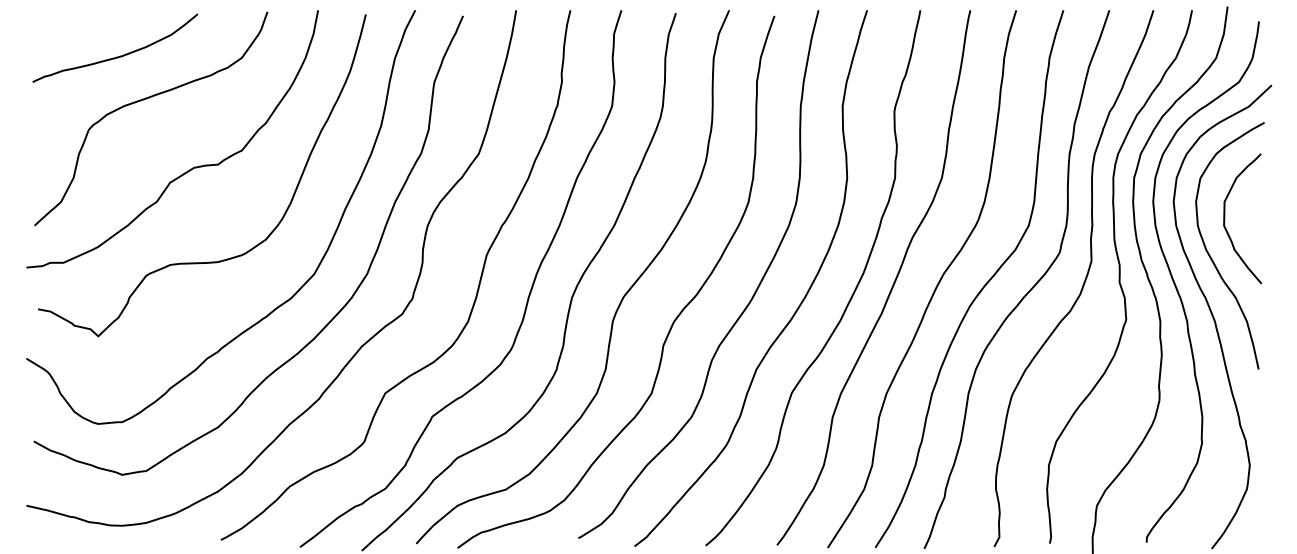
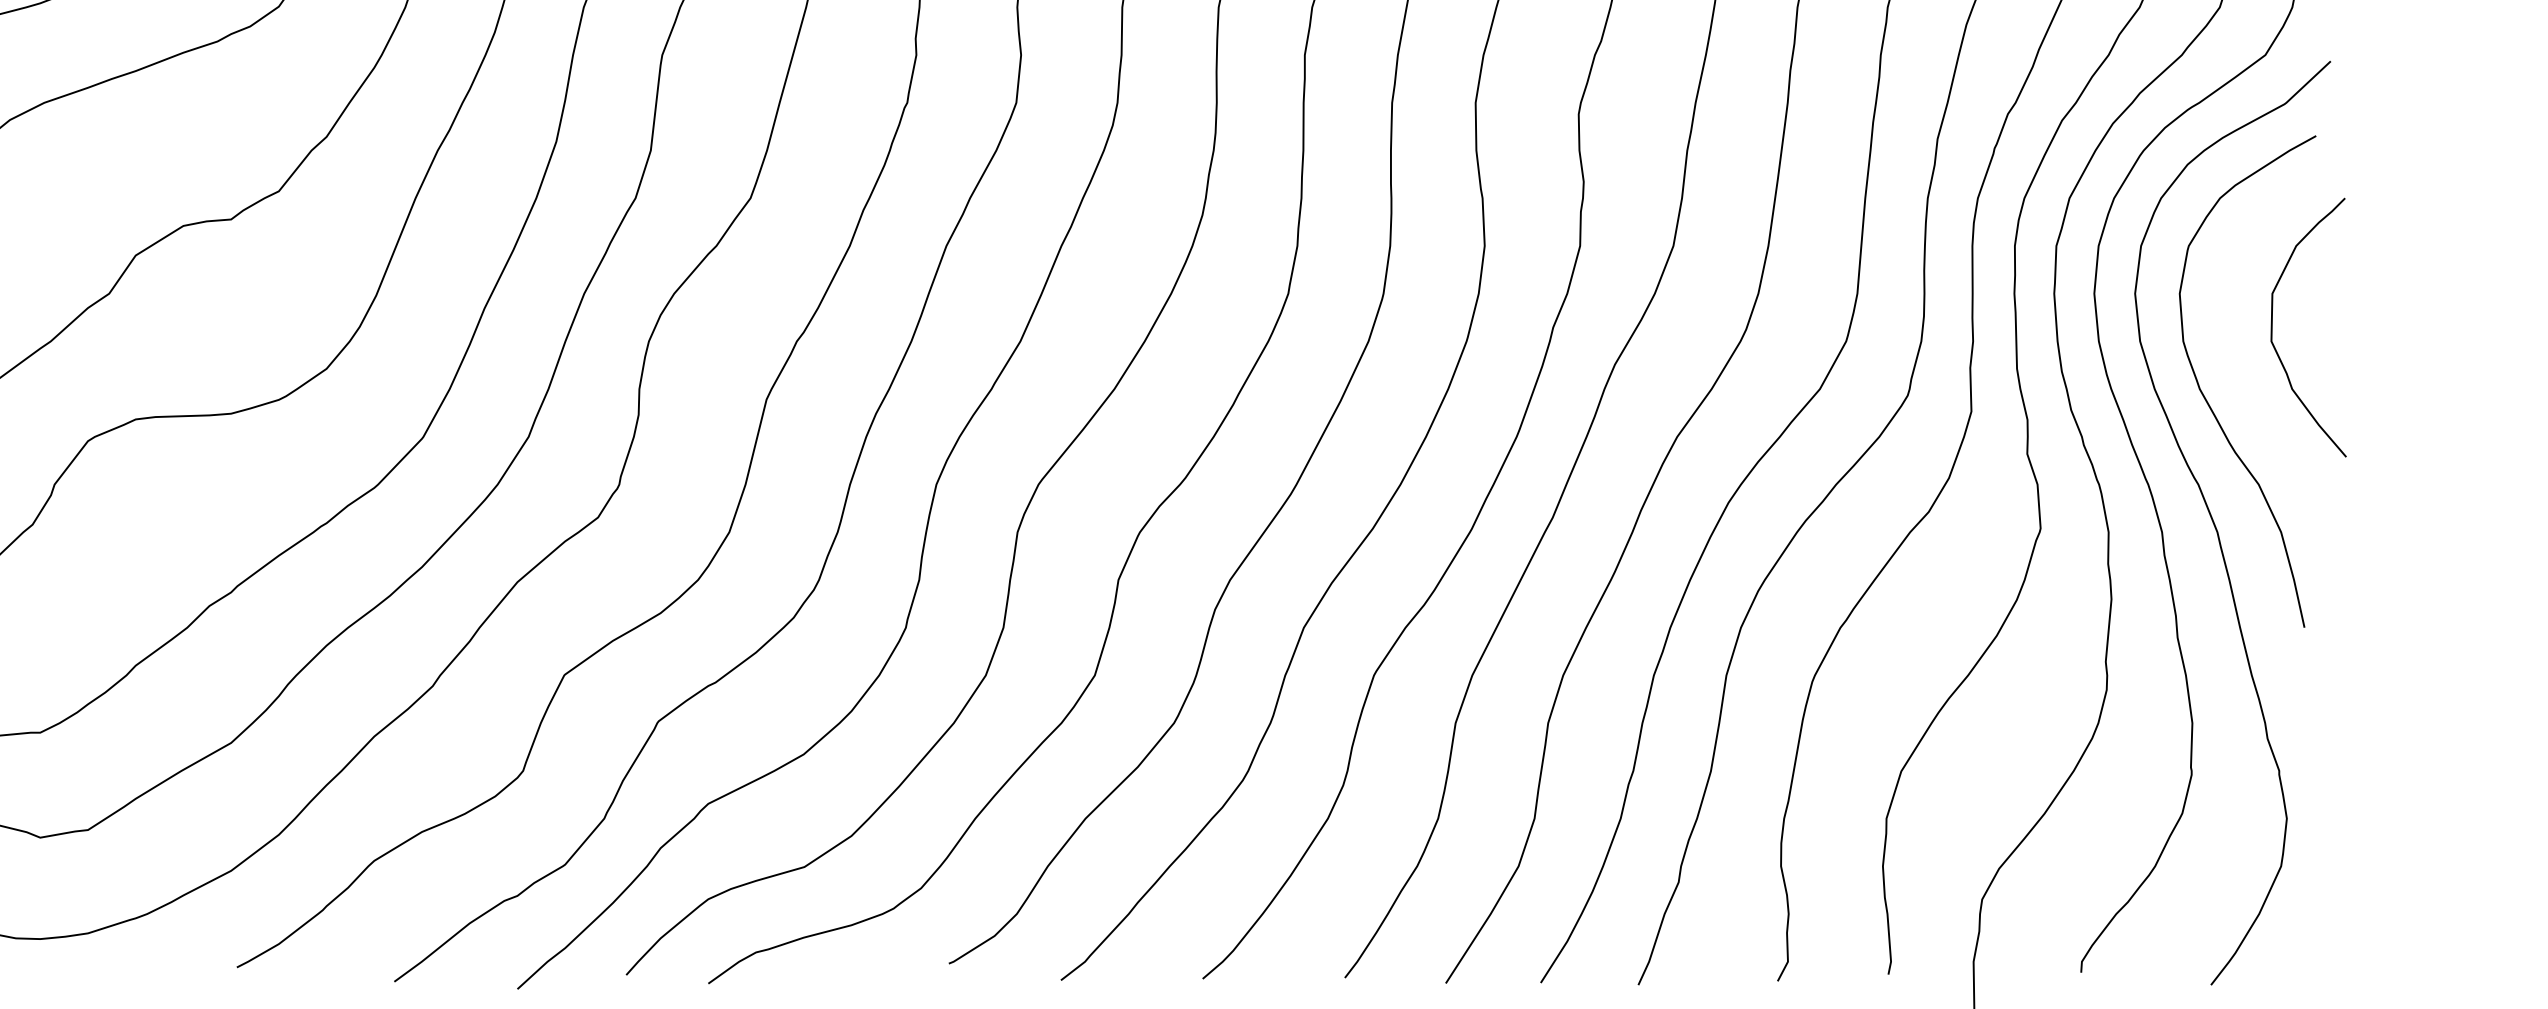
curve: (1225, 218) -> (2274, 326), moved

